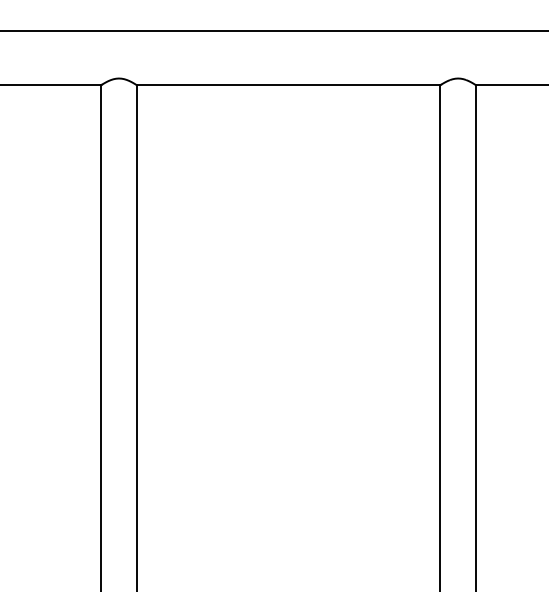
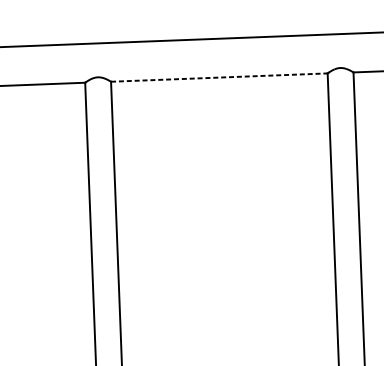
line: (289, 85) -> (219, 77), solid -> dashed

